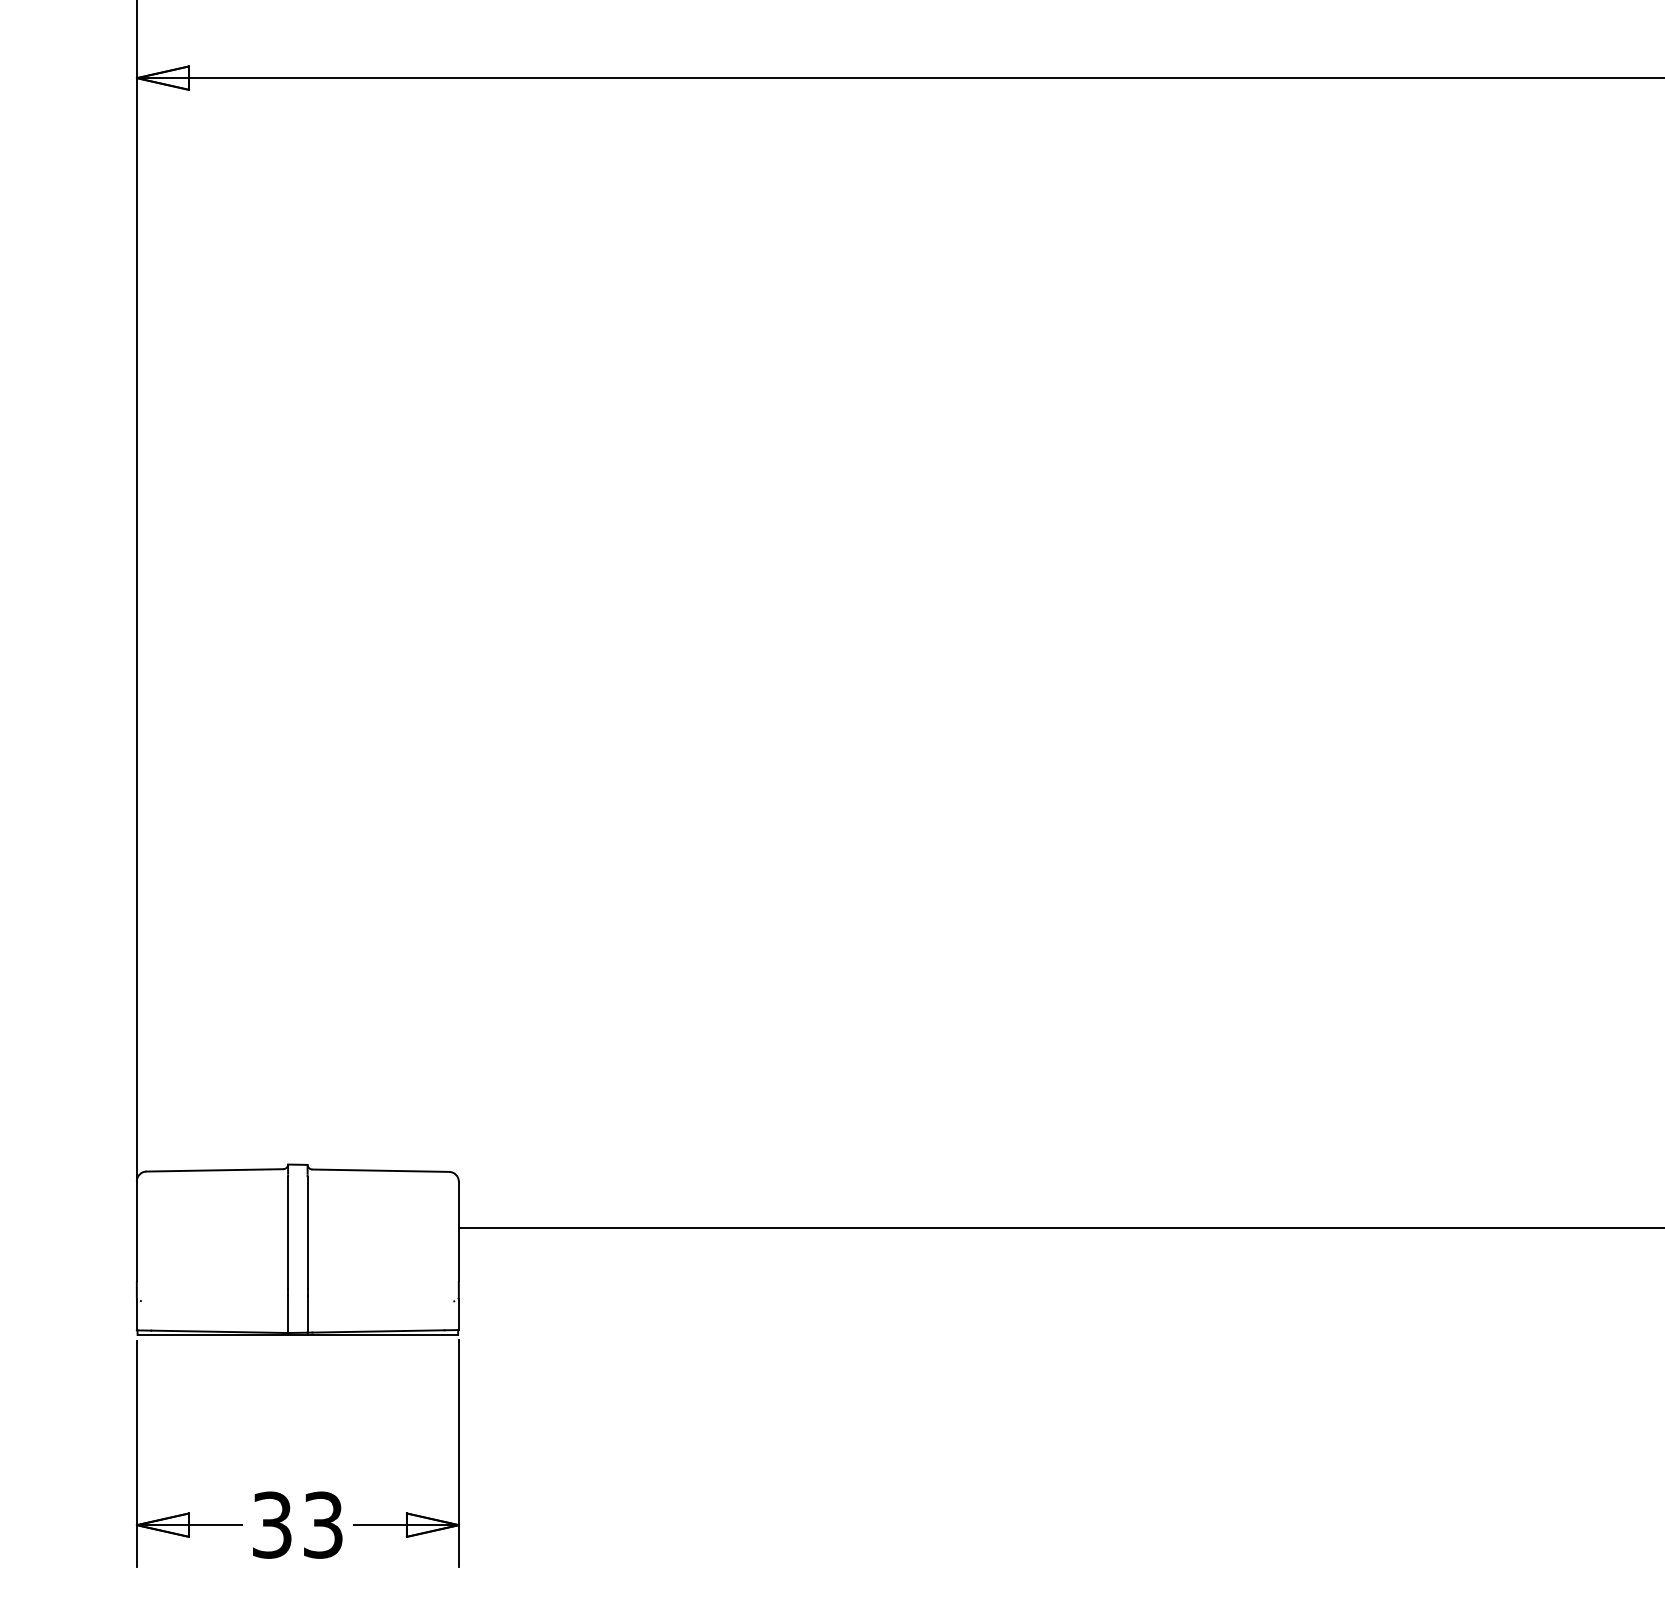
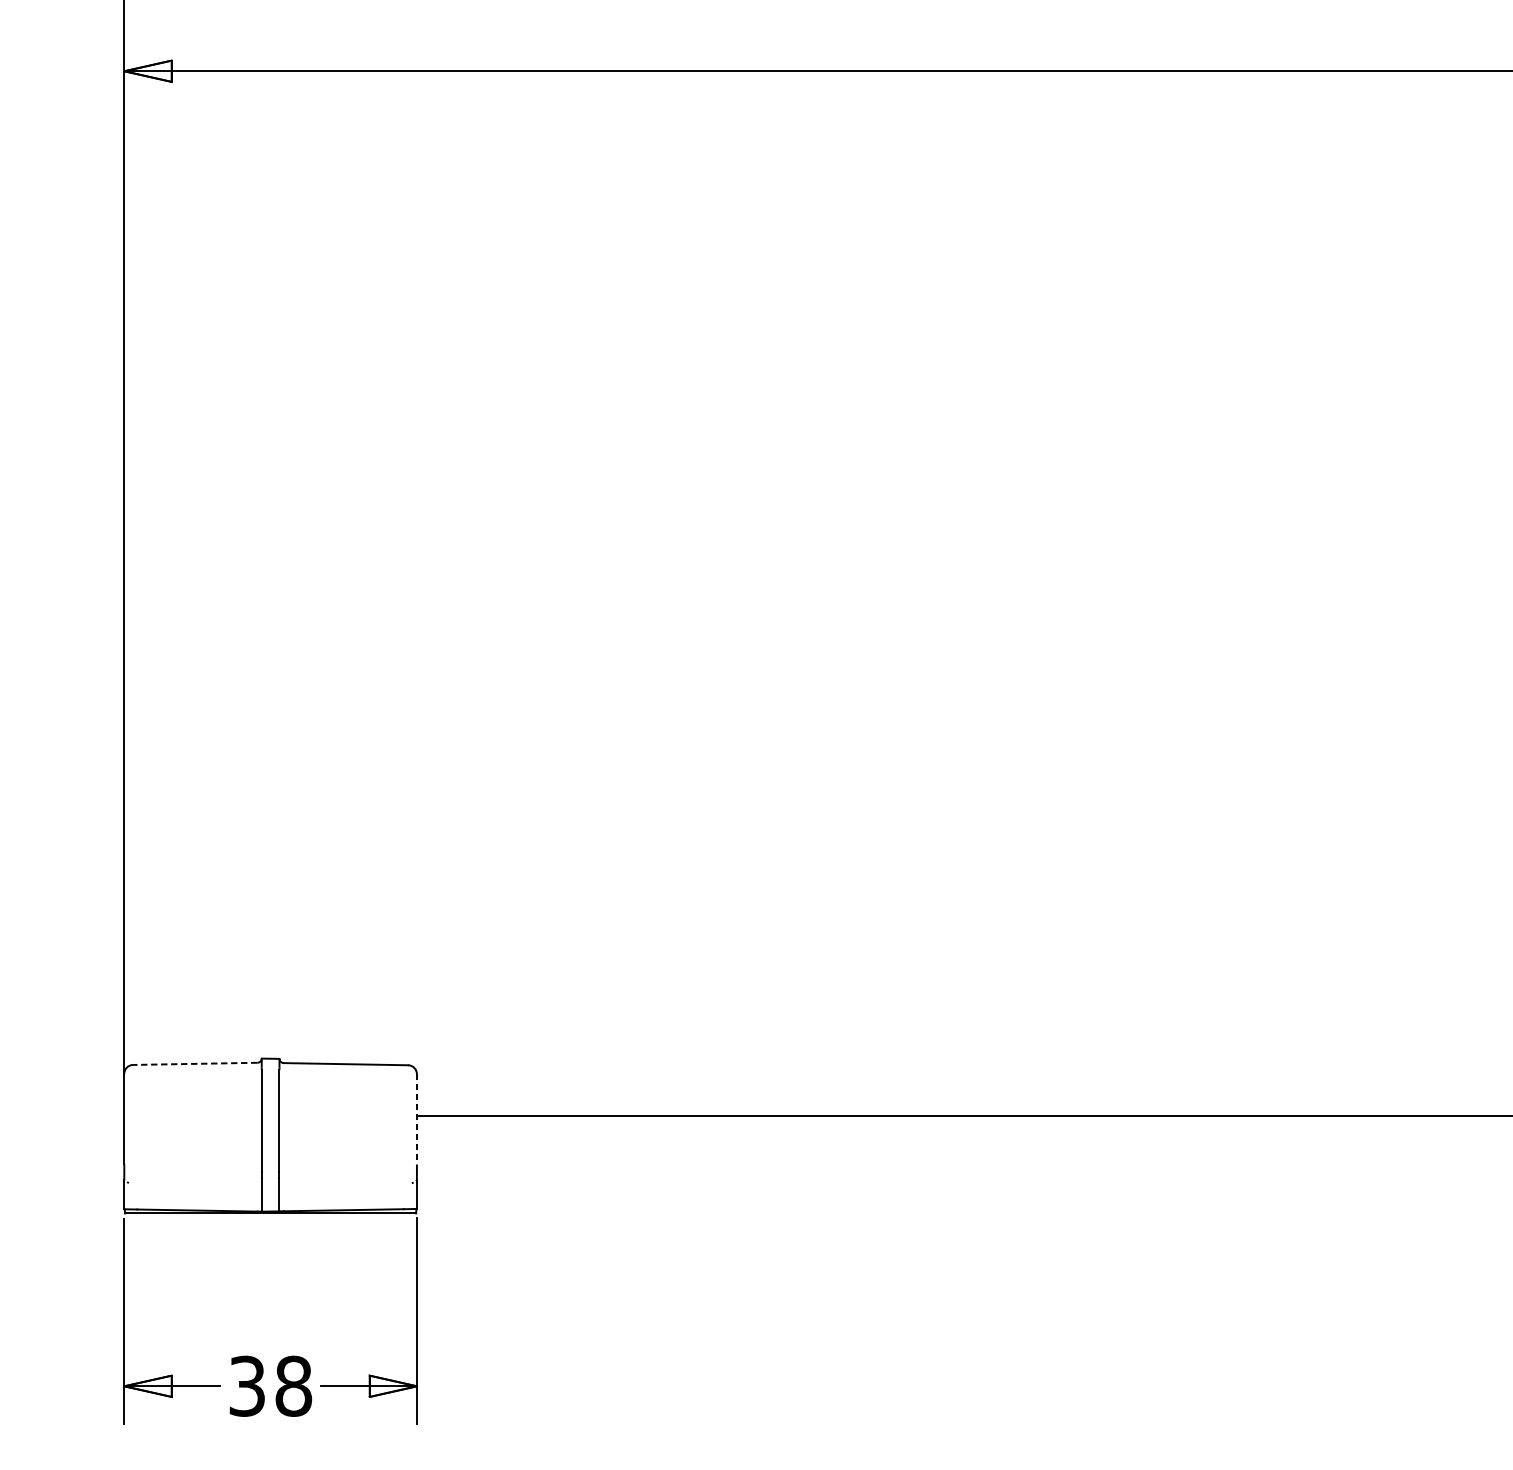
line: (214, 1170) -> (194, 1063), solid -> dashed
line: (458, 1231) -> (416, 1119), solid -> dashed
text: (323, 1524) -> (293, 1385), 33 -> 38

